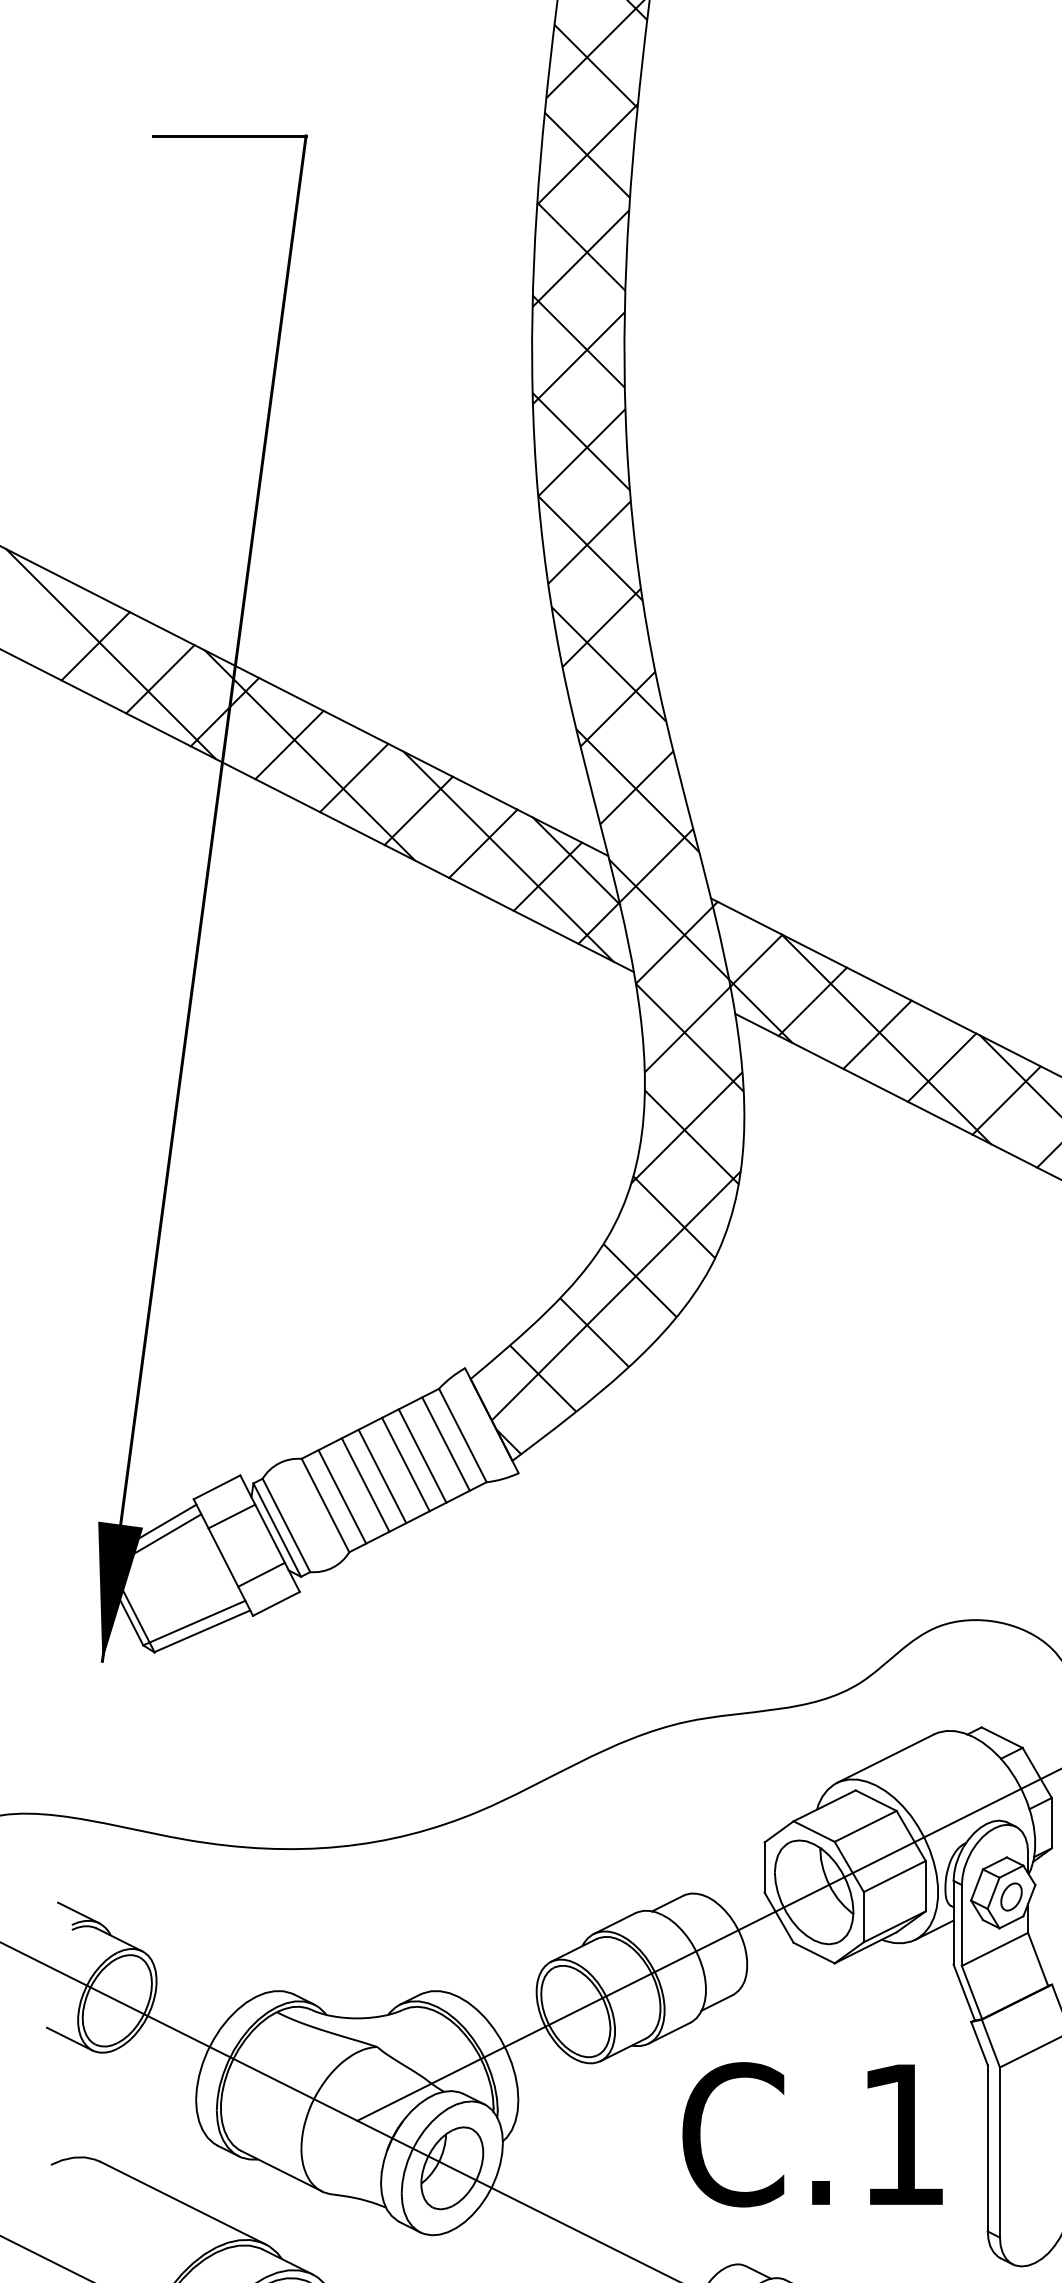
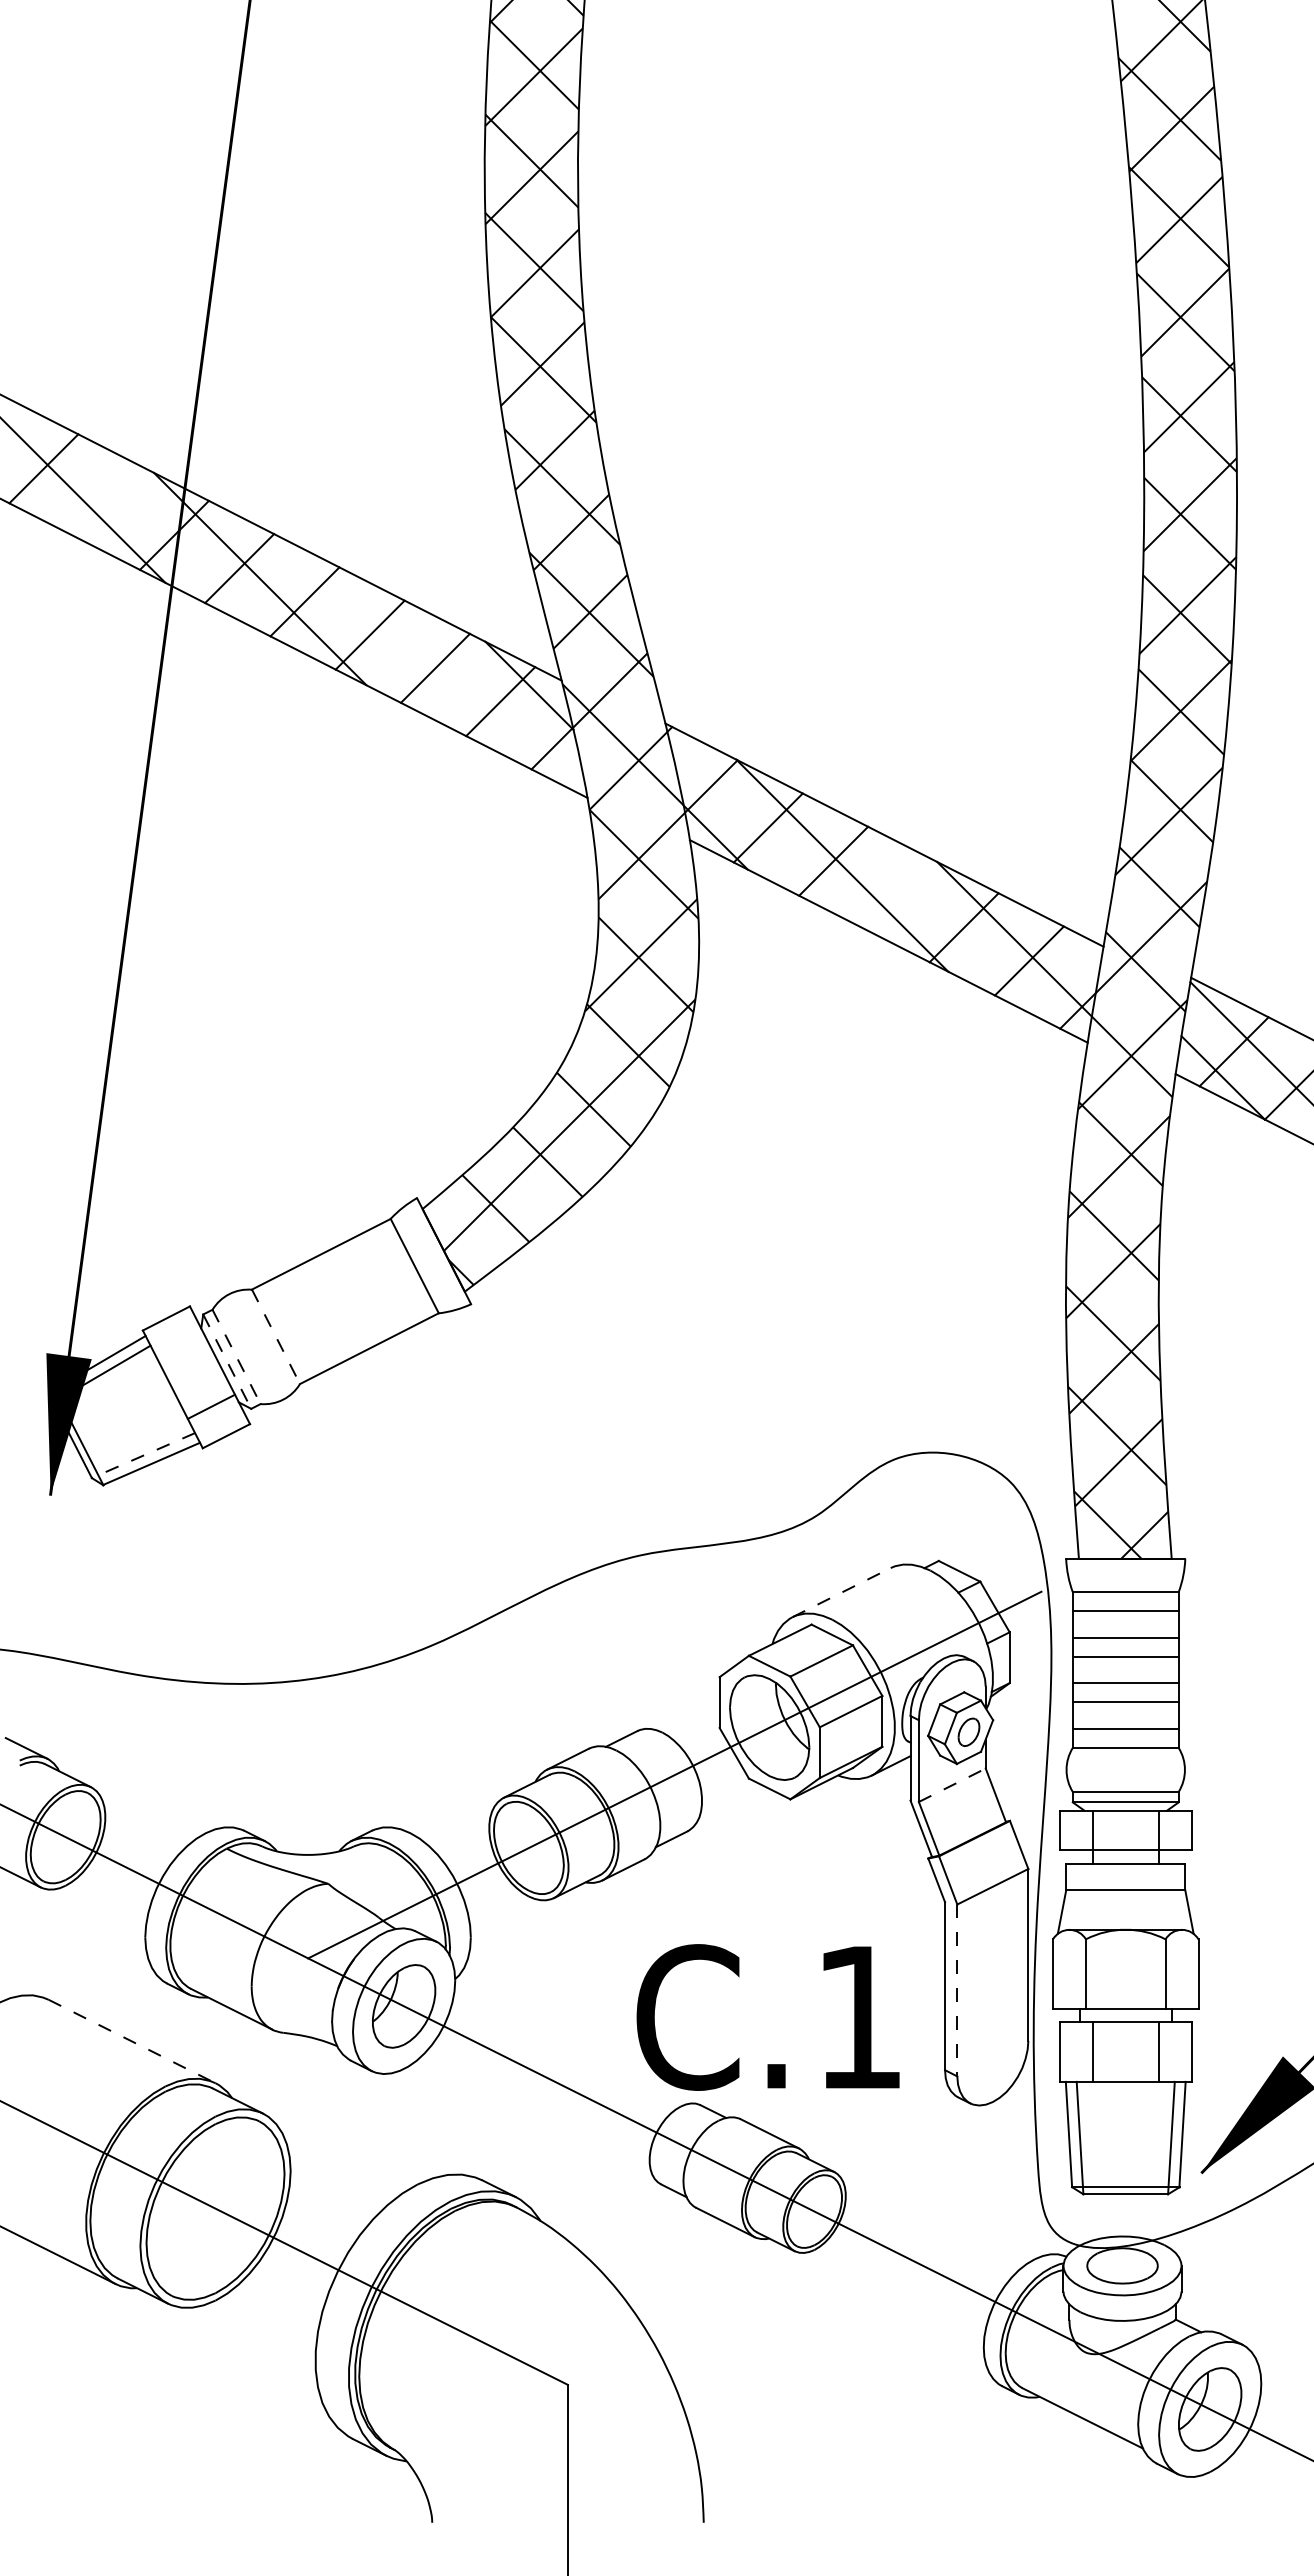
line: (159, 678) -> (108, 501), removed
line: (508, 856) -> (460, 681), removed
line: (941, 1067) -> (898, 894), removed
line: (445, 1443) -> (397, 1274), removed
line: (423, 1455) -> (374, 1286), removed
line: (406, 1464) -> (357, 1295), removed
line: (382, 1476) -> (333, 1307), removed
line: (365, 1484) -> (316, 1315), removed
line: (341, 1496) -> (292, 1327), removed
line: (326, 1505) -> (276, 1336), solid -> dashed
line: (231, 1516) -> (181, 1347), removed
line: (286, 1524) -> (236, 1356), solid -> dashed
line: (277, 1529) -> (227, 1361), solid -> dashed
line: (194, 1622) -> (143, 1455), solid -> dashed
line: (885, 1758) -> (841, 1592), solid -> dashed
line: (995, 1949) -> (952, 1785), solid -> dashed
text: (812, 2134) -> (767, 2017), moved
line: (1000, 2152) -> (957, 1990), solid -> dashed
line: (183, 2203) -> (132, 2041), solid -> dashed

